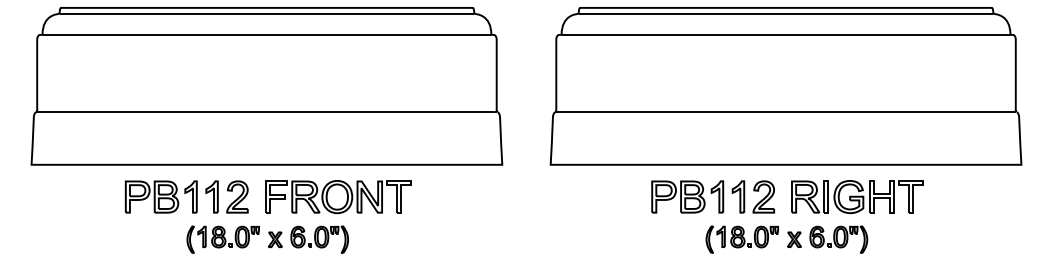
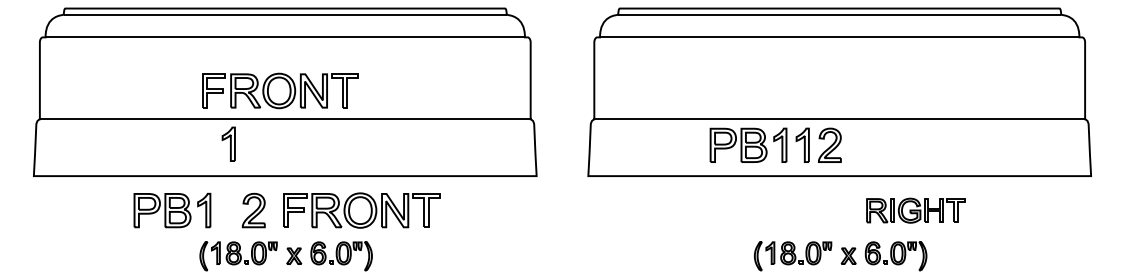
part: (262, 85) -> (280, 91), added
part: (211, 196) -> (228, 143), moved
part: (713, 196) -> (776, 144), moved
part: (857, 197) -> (916, 211), size x0.7

